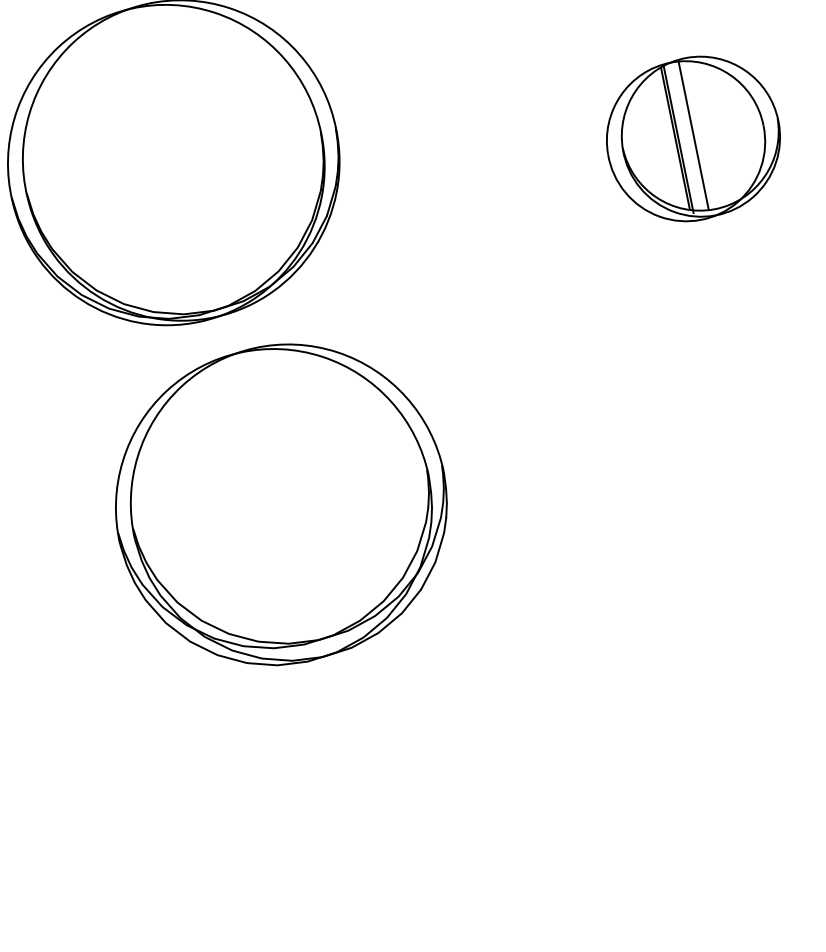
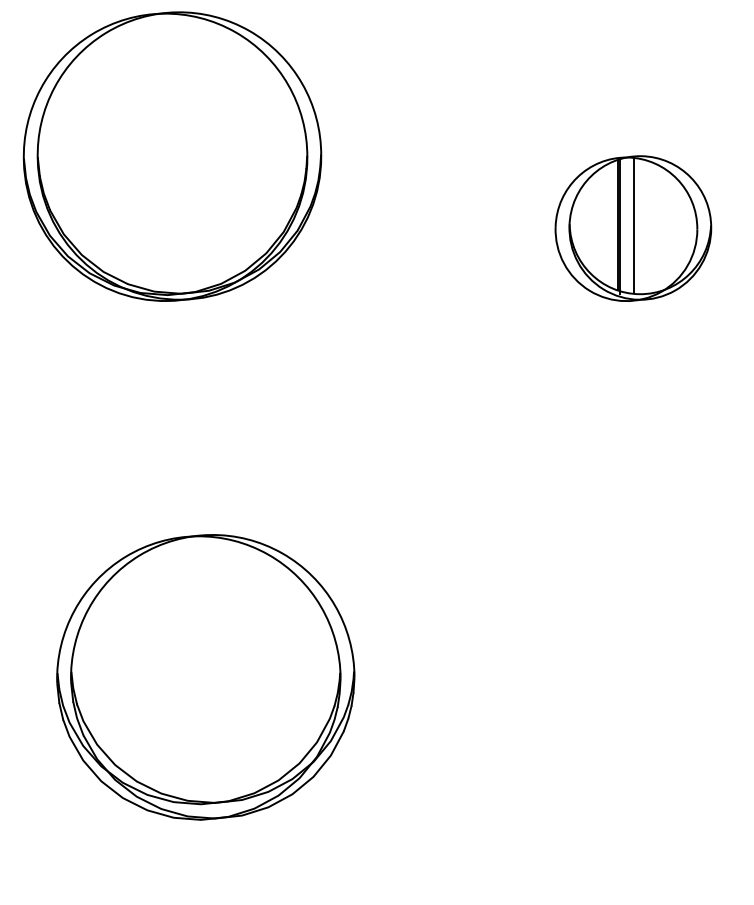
part: (280, 505) -> (205, 677), moved

